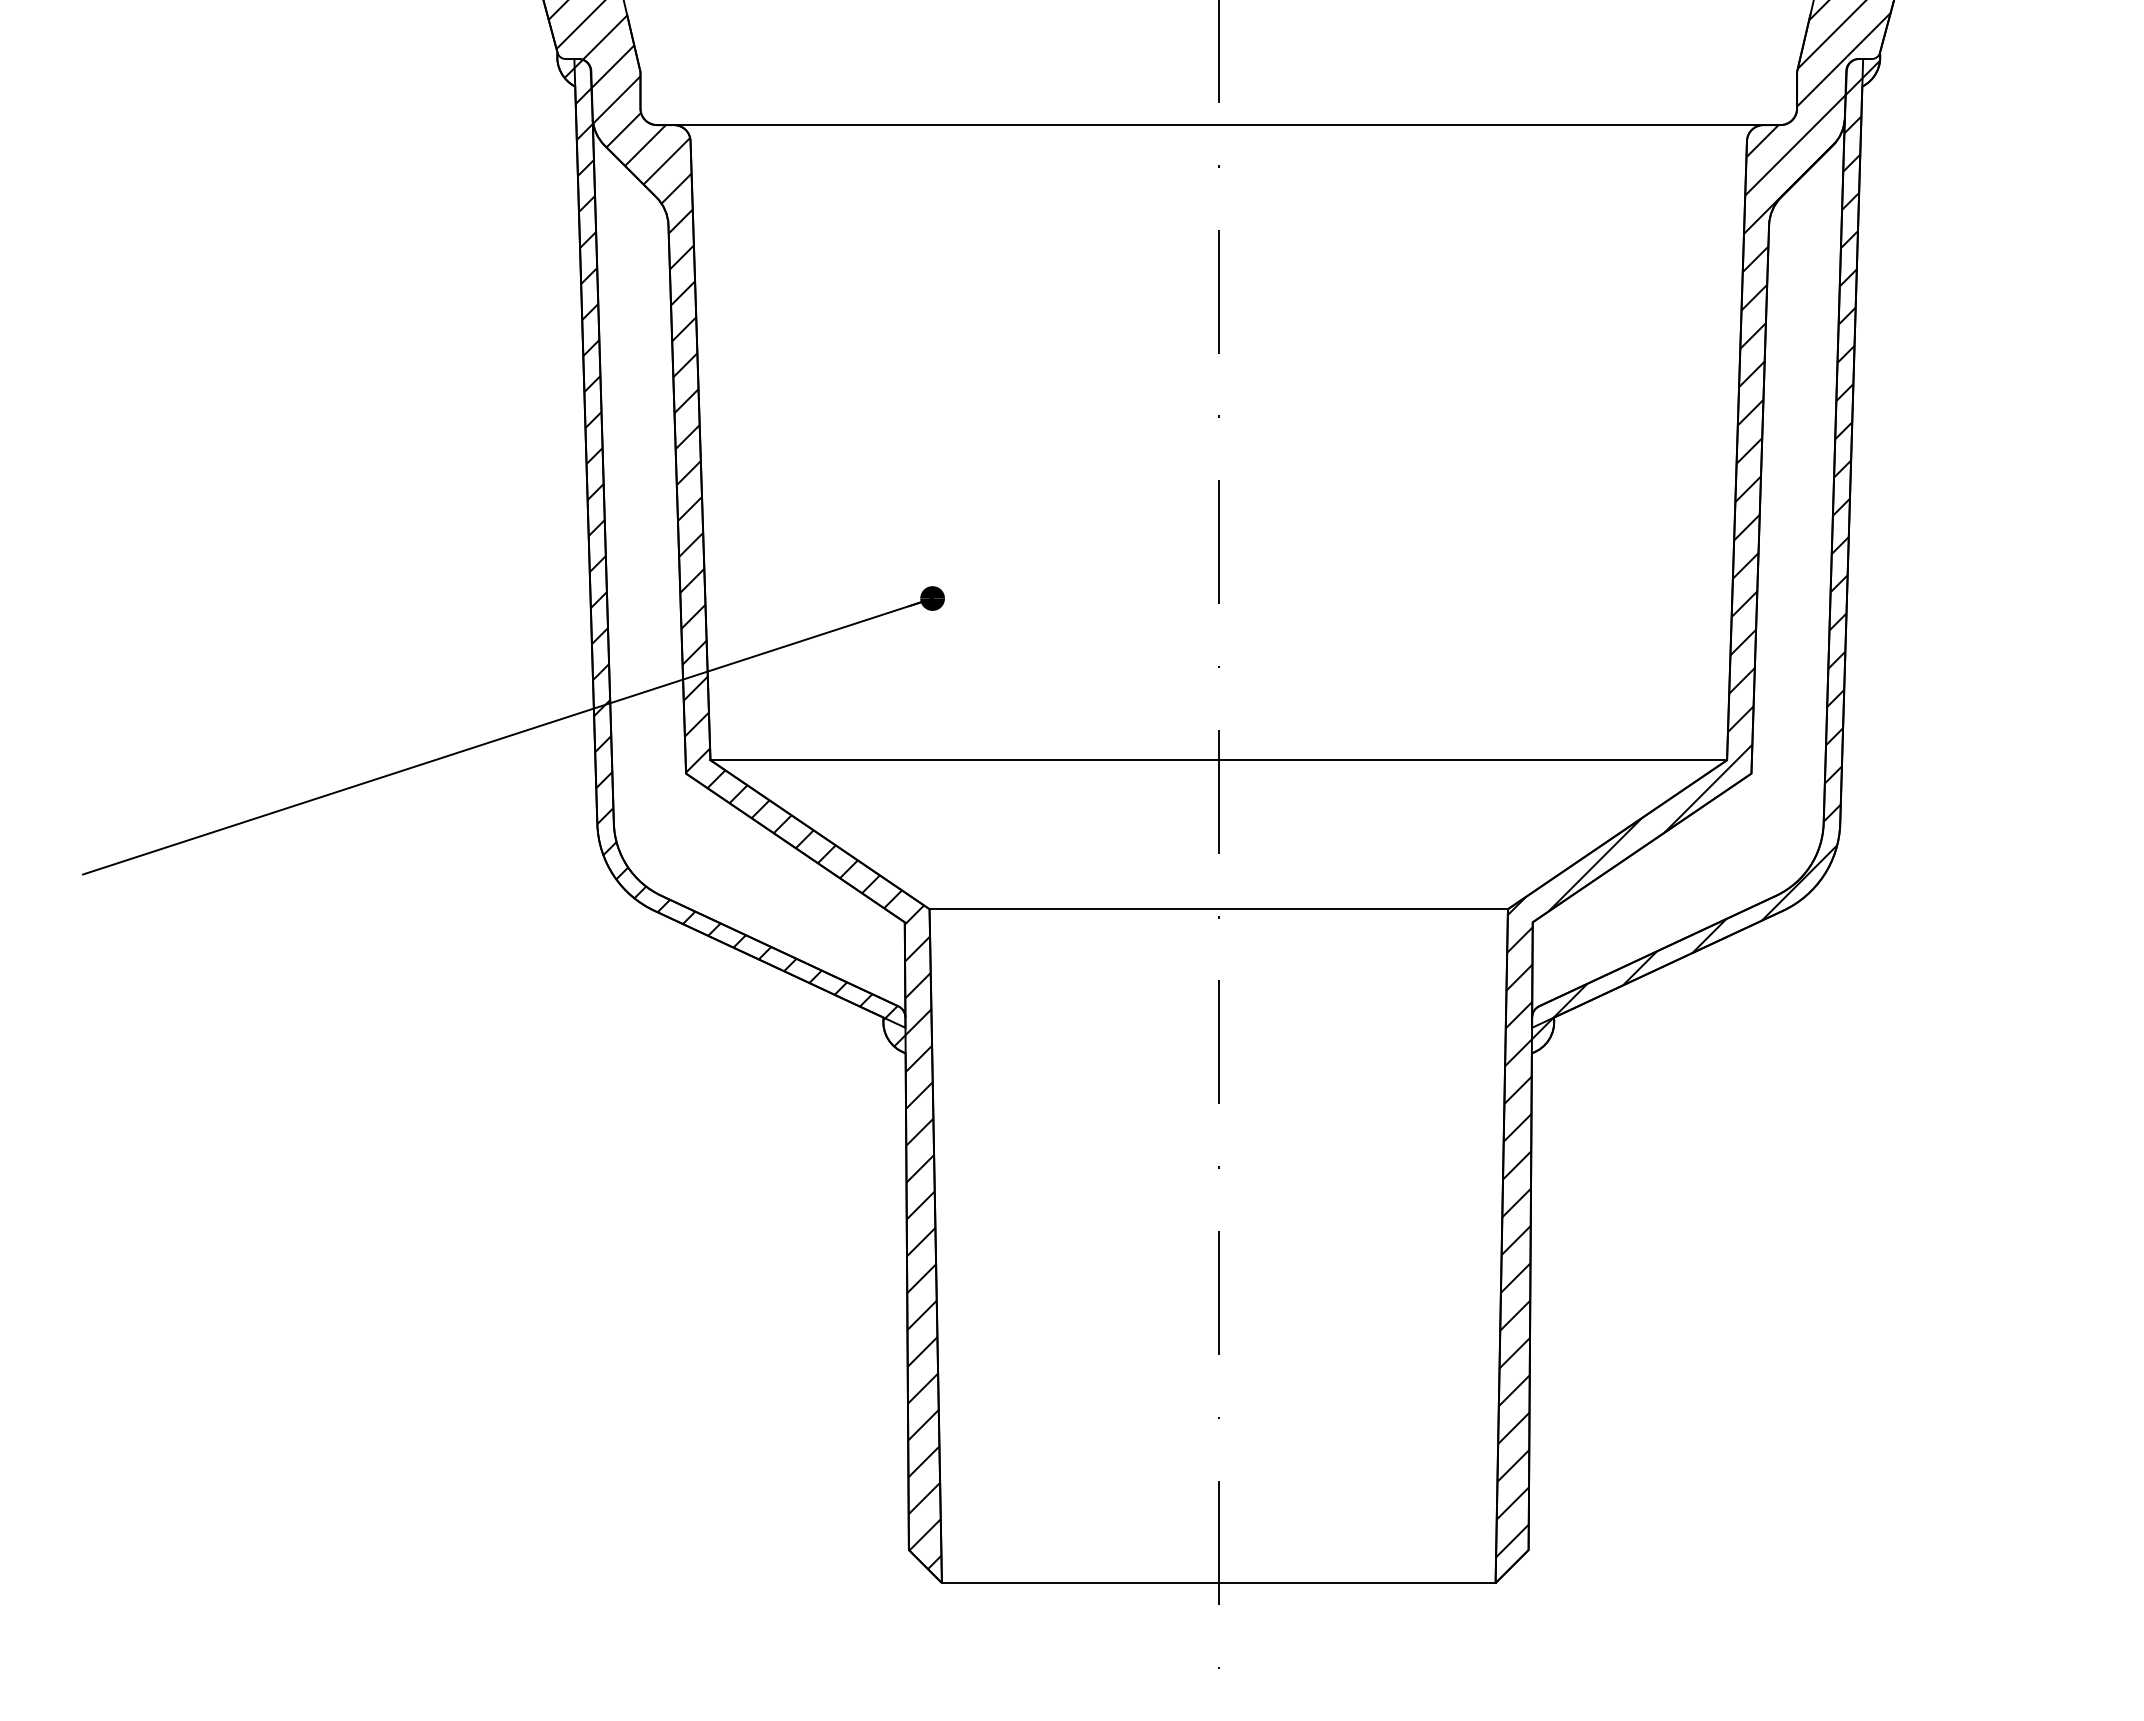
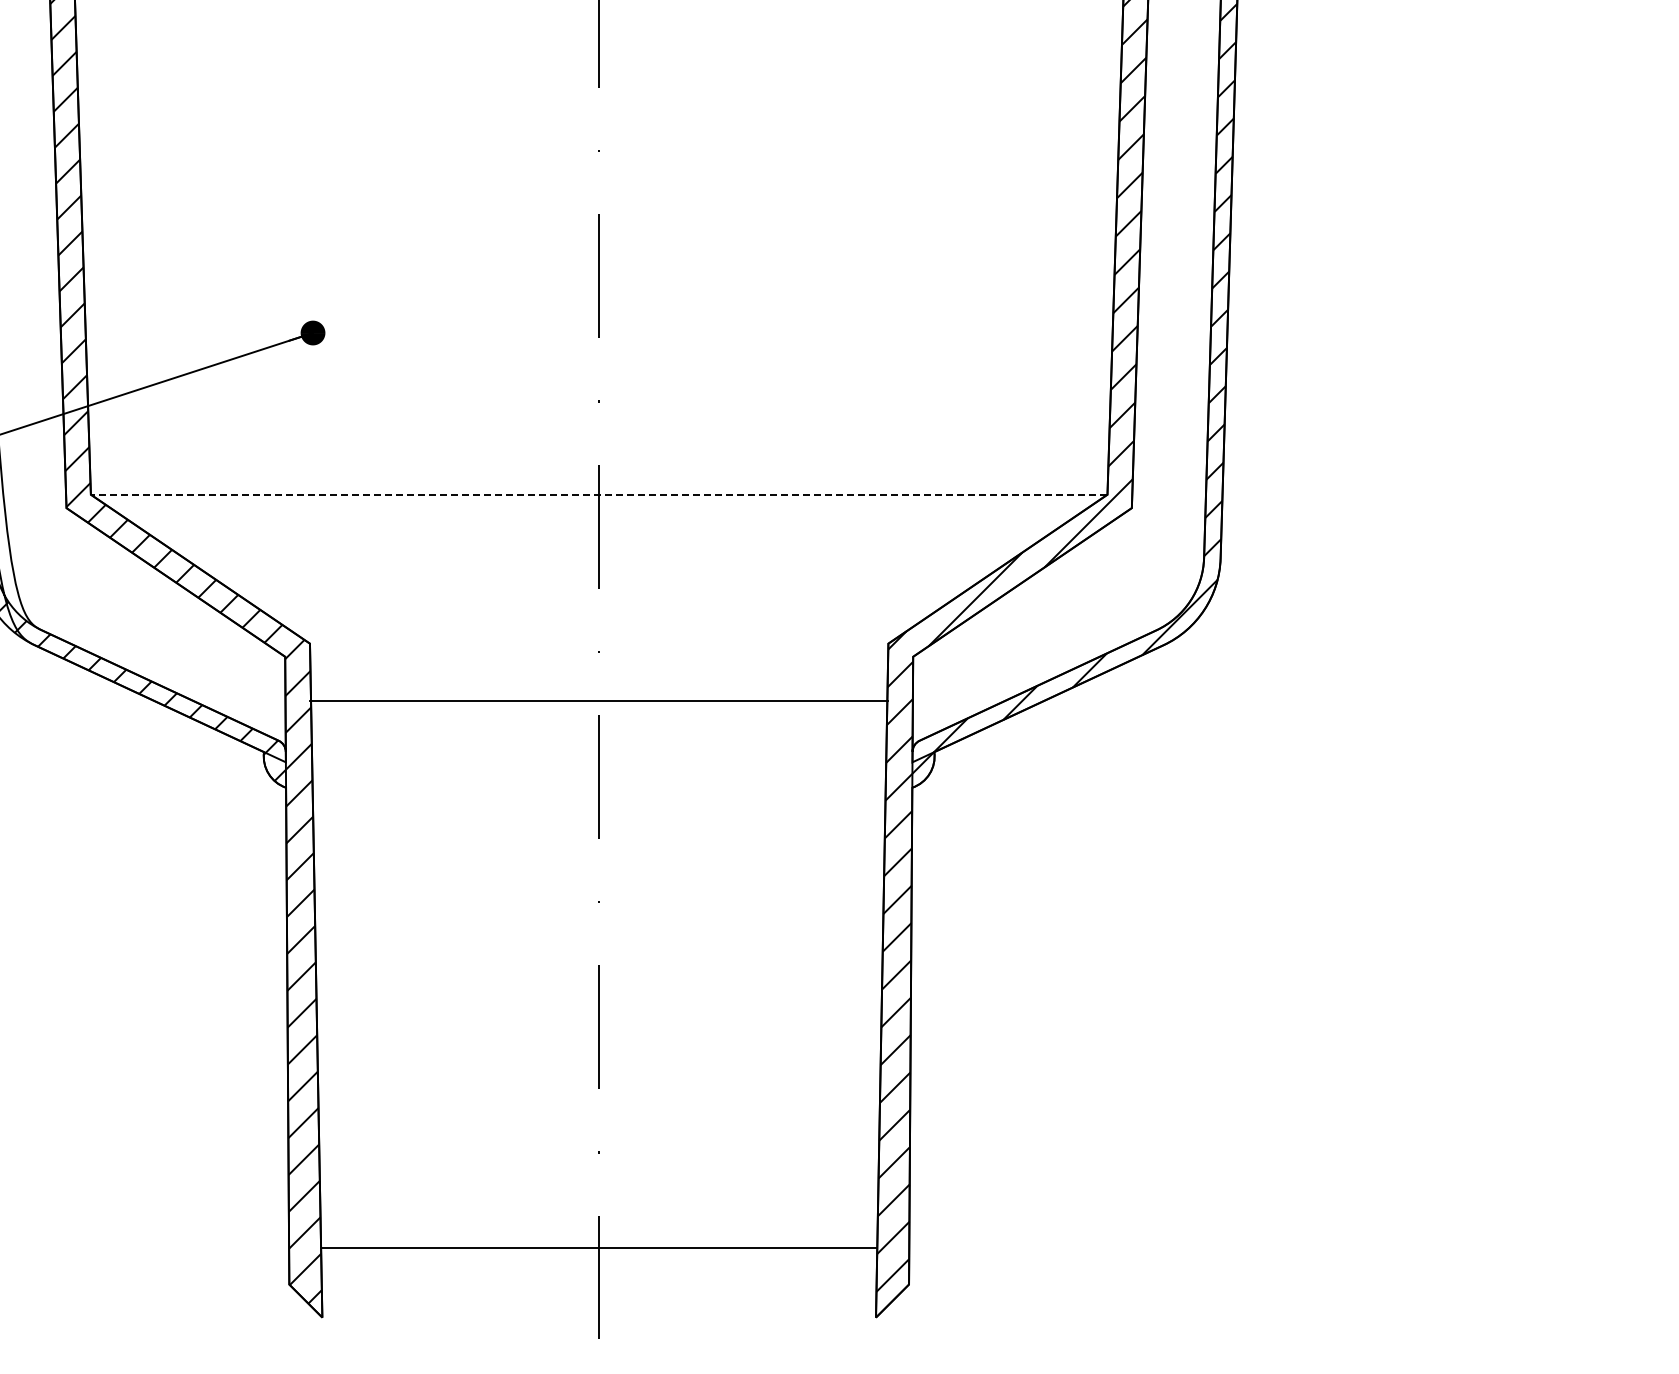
line: (1218, 760) -> (598, 494), solid -> dashed
line: (1218, 909) -> (598, 700), moved
line: (1218, 1583) -> (598, 1247), moved

